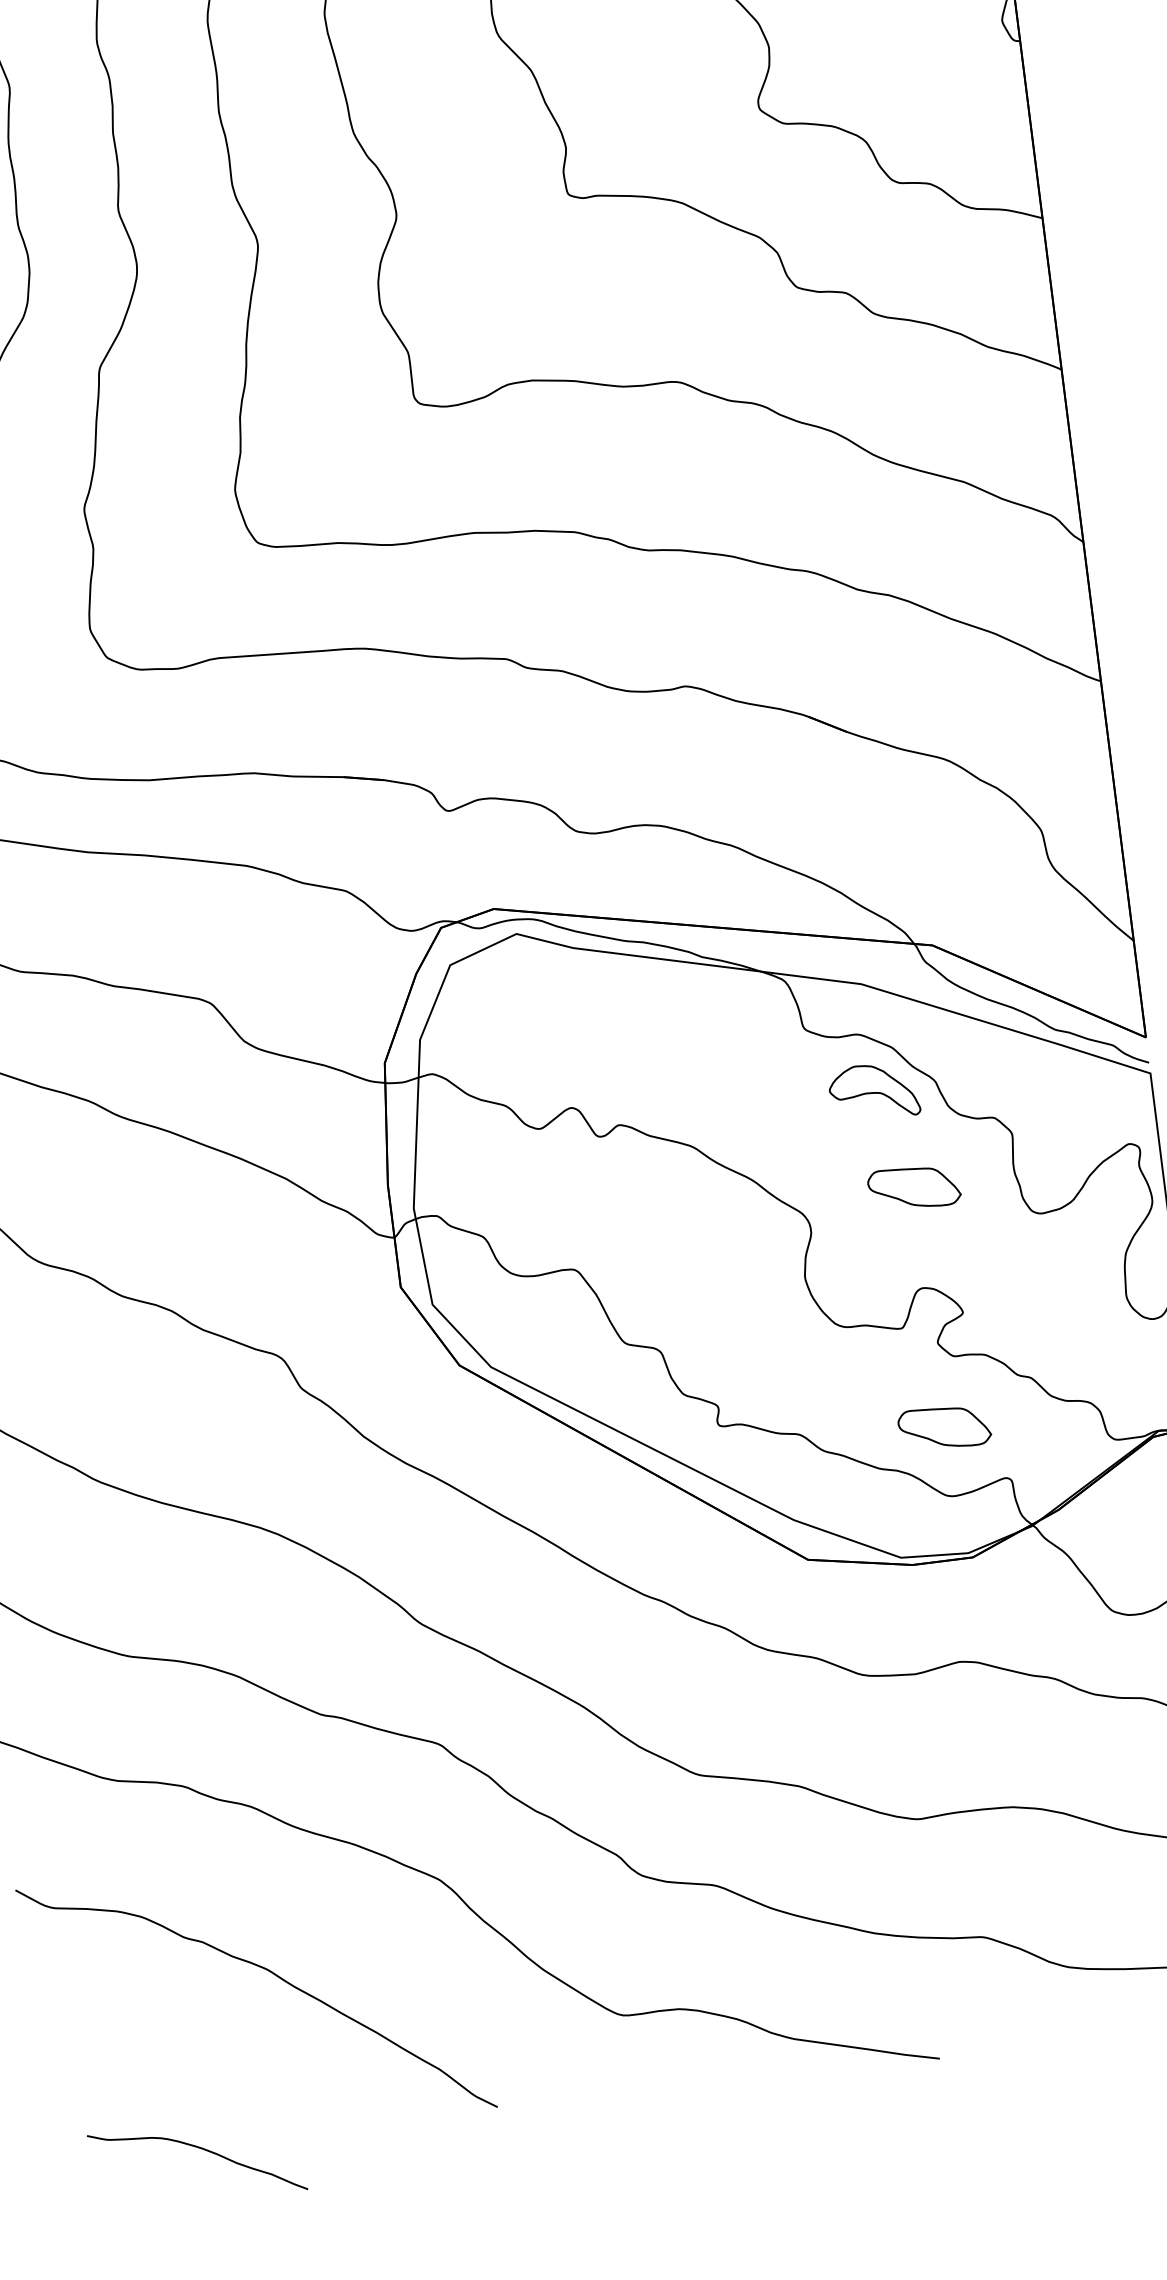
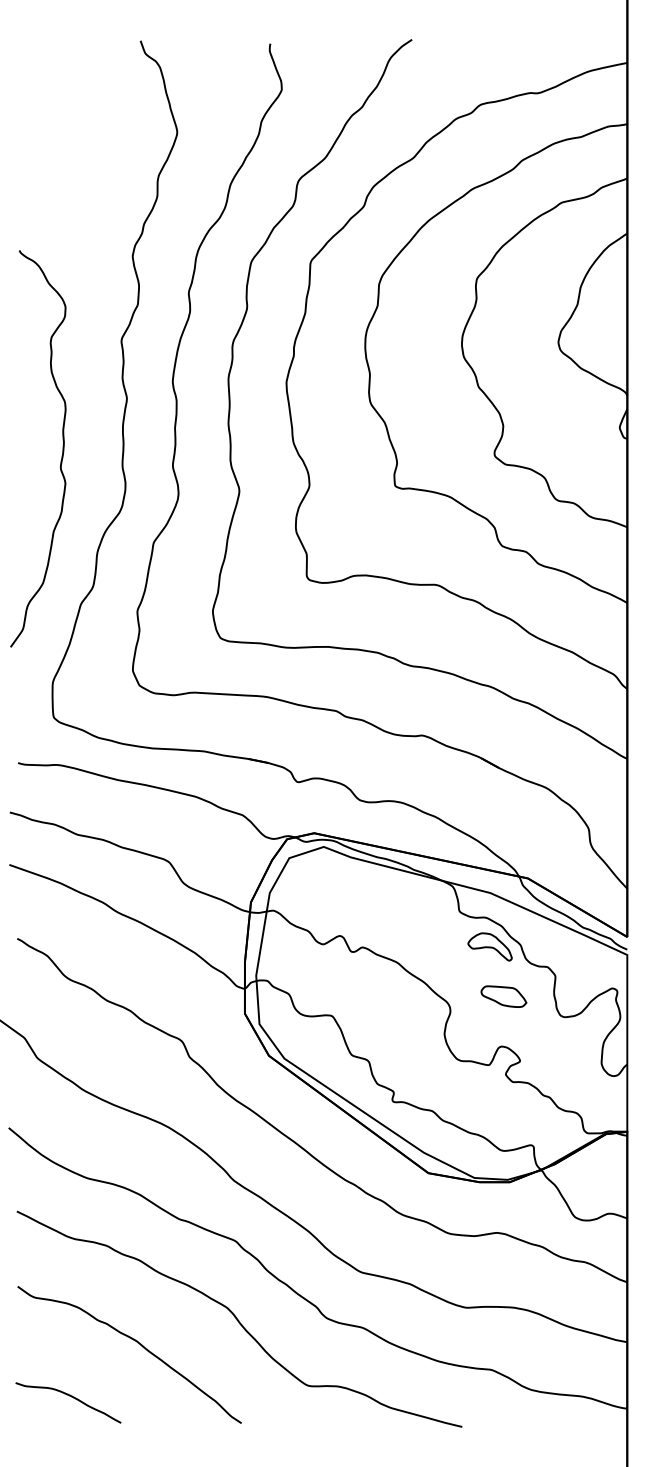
part: (943, 1427) -> (503, 1116), removed
curve: (202, 2150) -> (71, 1397), moved

